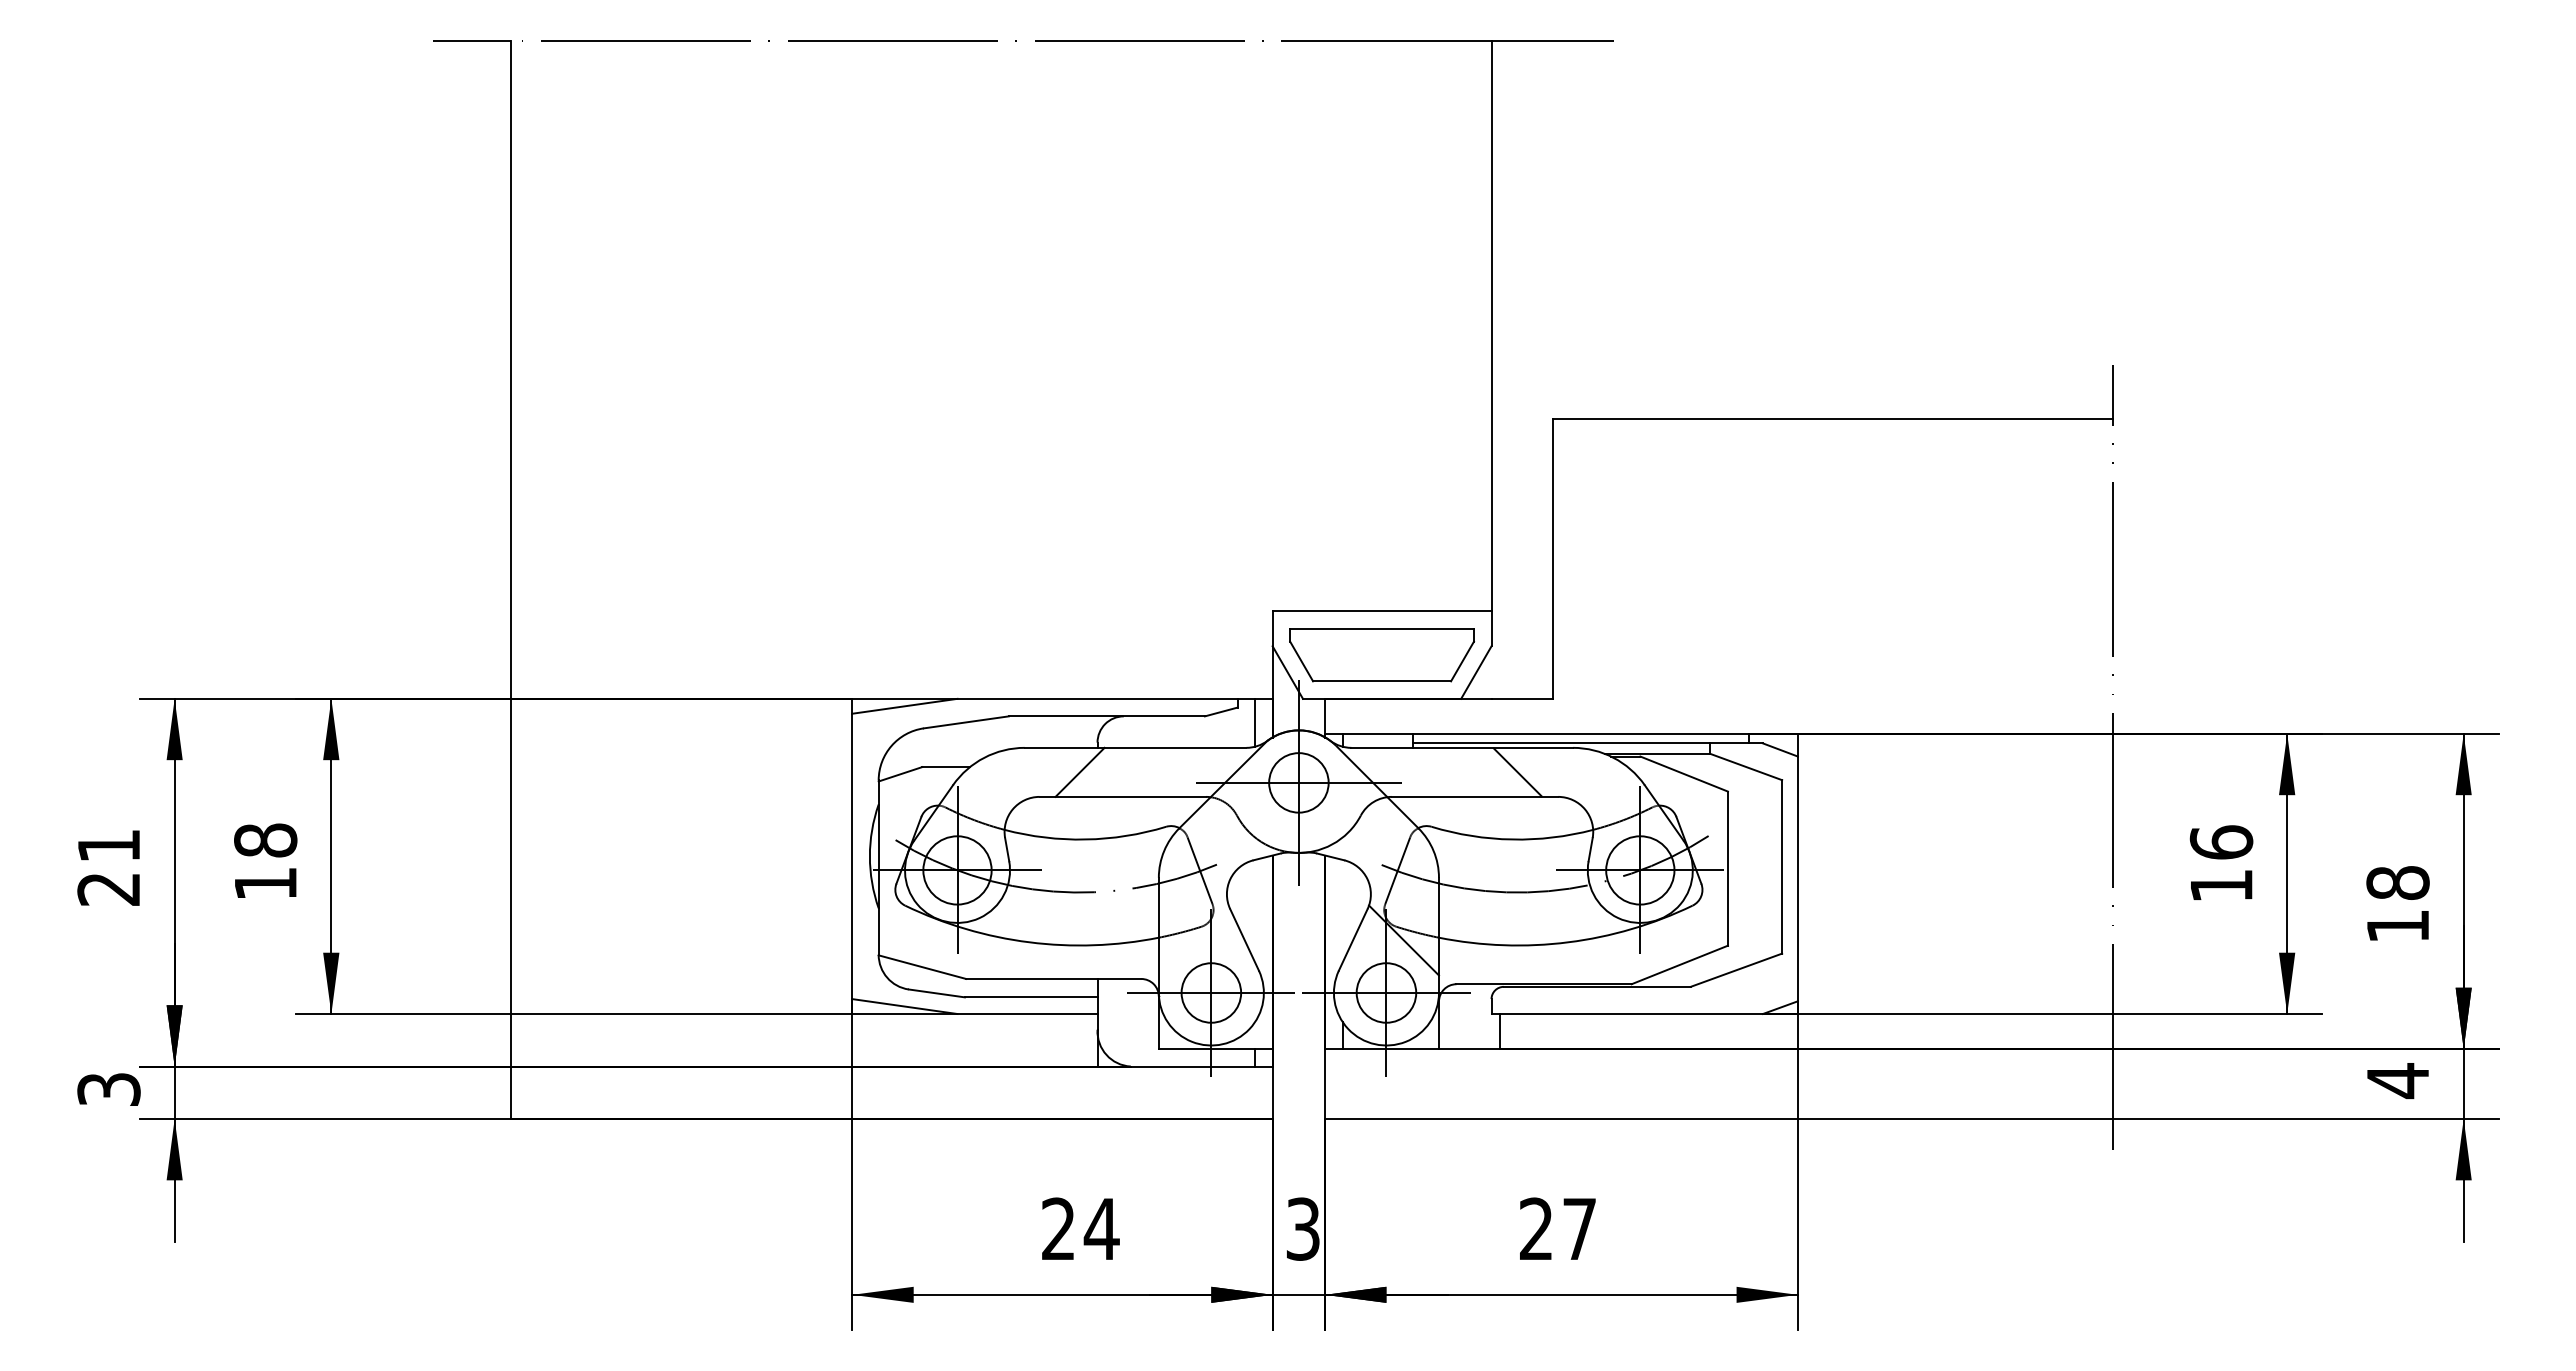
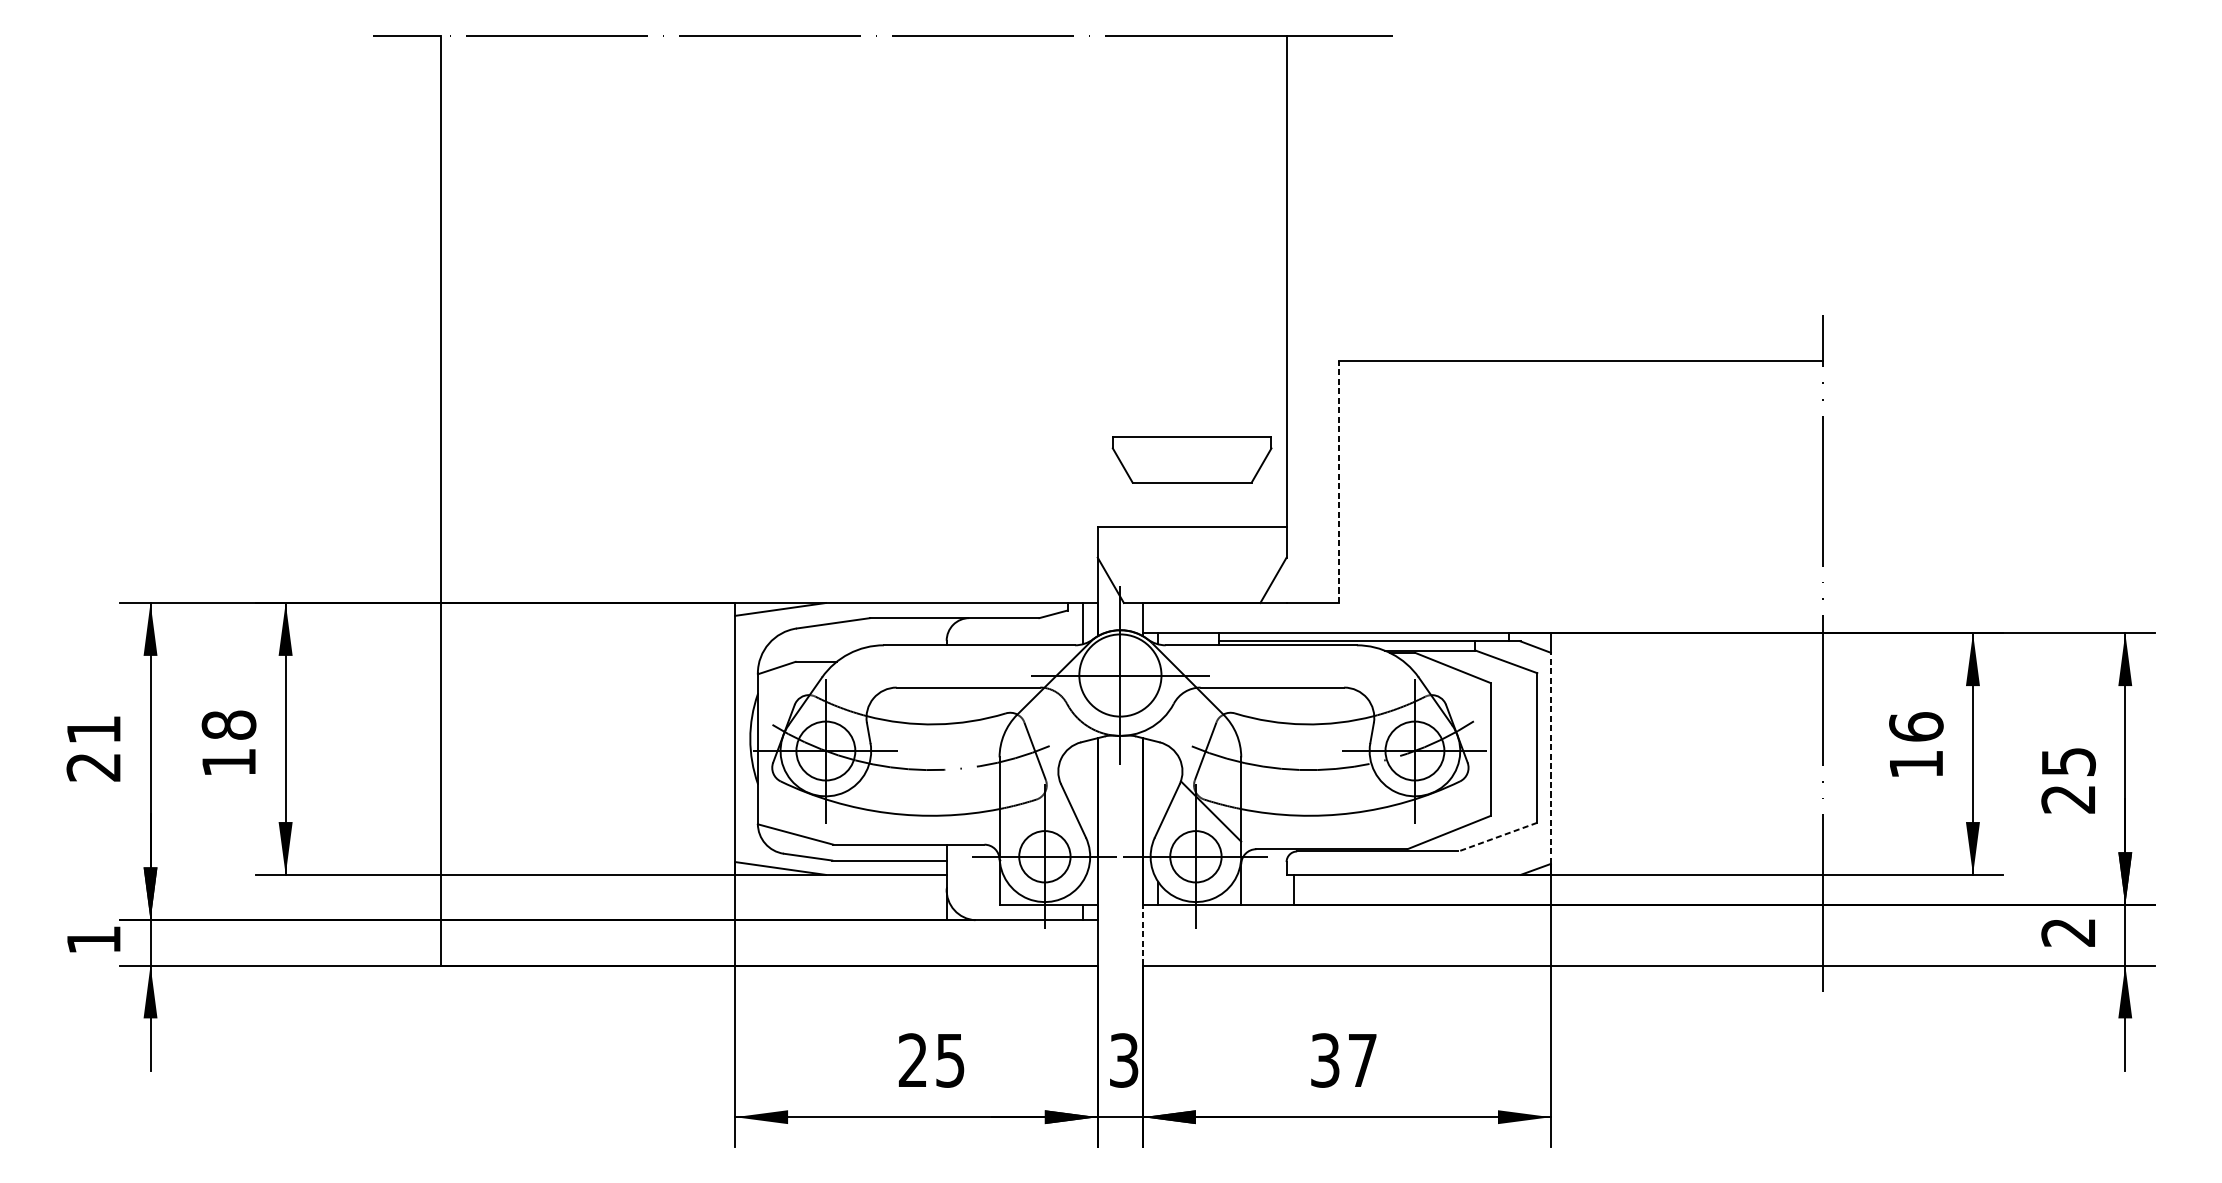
line: (1552, 558) -> (1339, 481), solid -> dashed
part: (1381, 655) -> (1191, 460), moved
line: (1079, 771) -> (931, 665), removed
line: (1517, 771) -> (1308, 665), removed
circle: (1298, 782) -> (1120, 675), size x1.6
line: (1797, 878) -> (1550, 758), solid -> dashed
text: (2397, 904) -> (2068, 780), 18 -> 25
line: (1736, 970) -> (1497, 837), solid -> dashed
text: (2397, 1081) -> (2068, 933), 4 -> 2
line: (1325, 1083) -> (1143, 934), solid -> dashed
text: (108, 1089) -> (93, 940), 3 -> 1
text: (1536, 1228) -> (1325, 1059), 27 -> 37
text: (1101, 1229) -> (950, 1060), 24 -> 25

